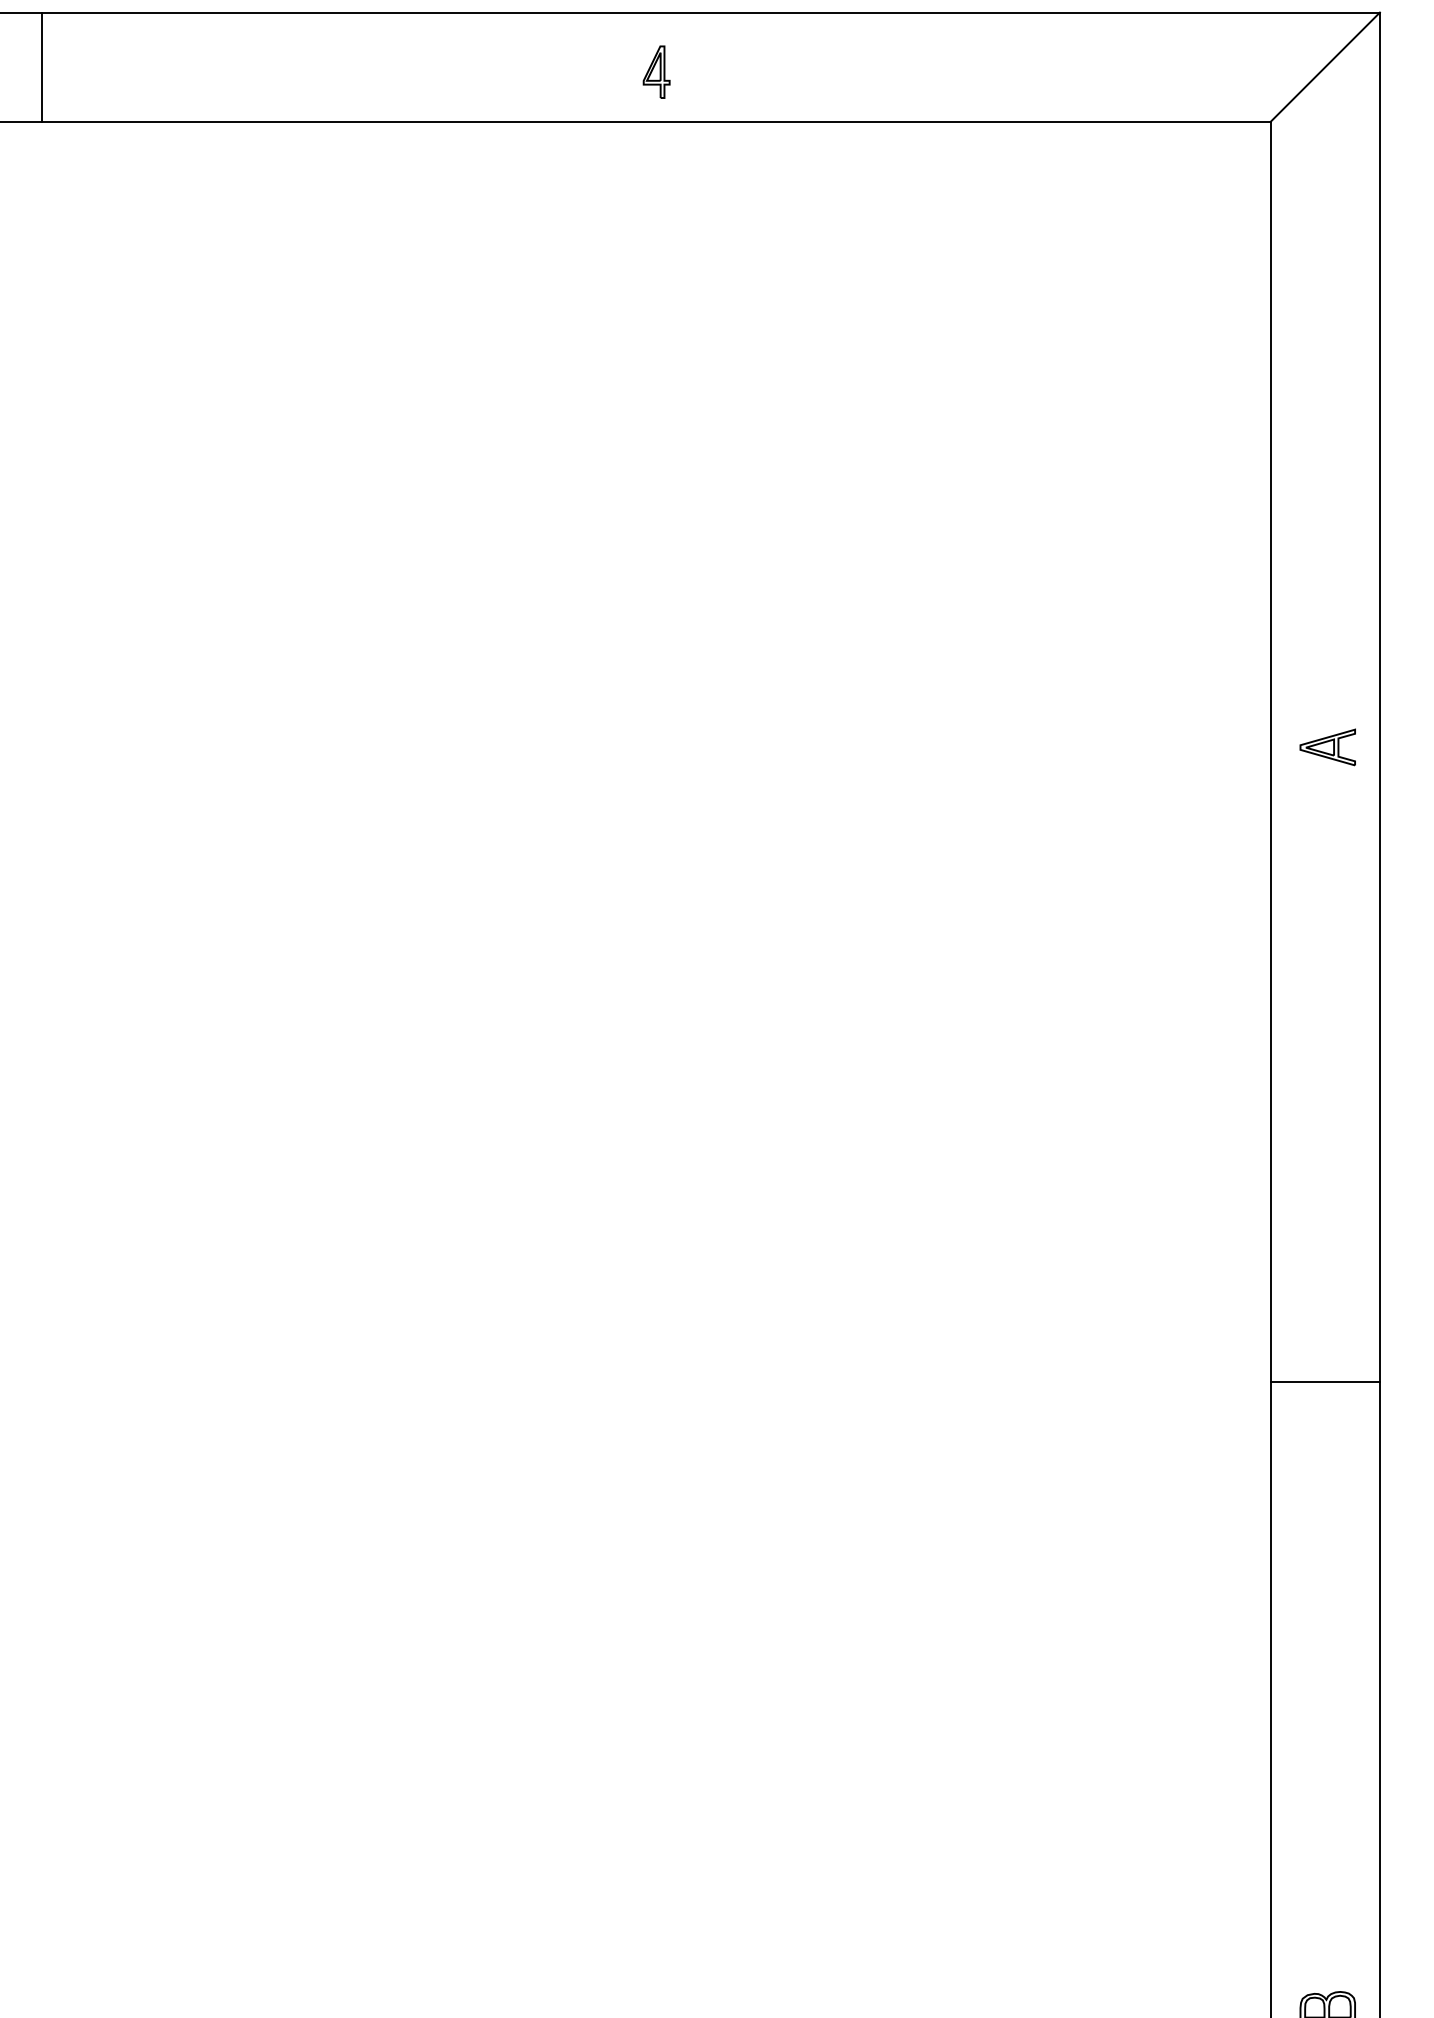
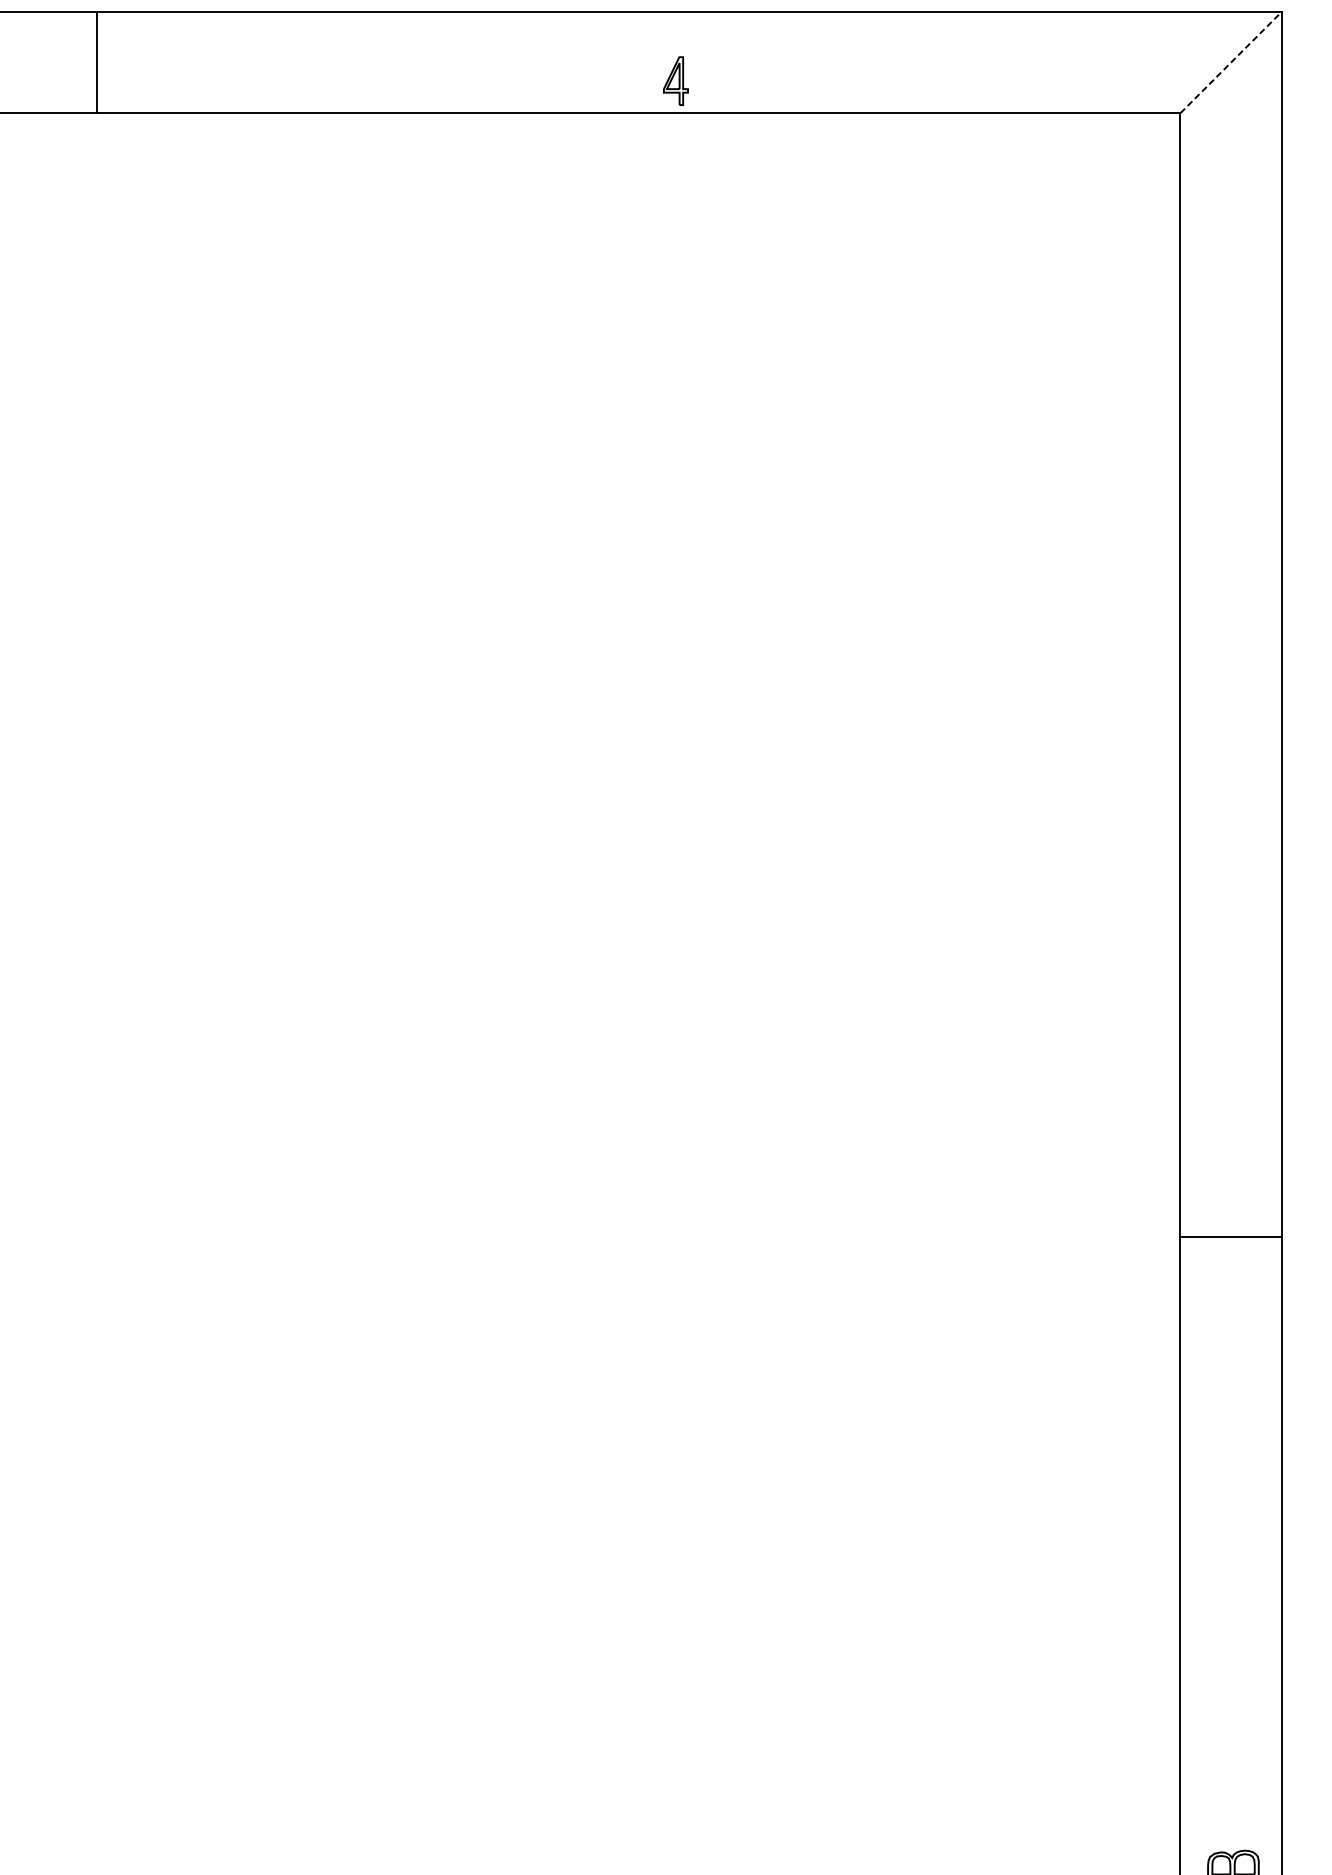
line: (42, 66) -> (96, 61), moved
line: (1325, 66) -> (1231, 61), solid -> dashed
part: (656, 71) -> (675, 80), moved
part: (1327, 747) -> (1233, 694), removed
line: (1324, 1382) -> (1230, 1237), moved

